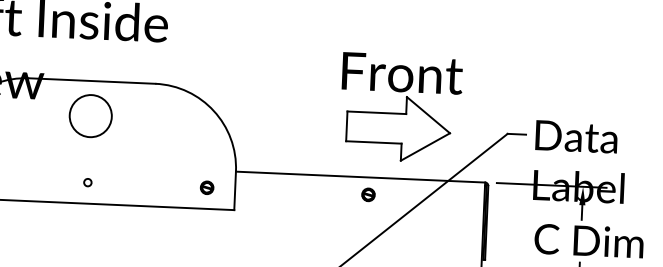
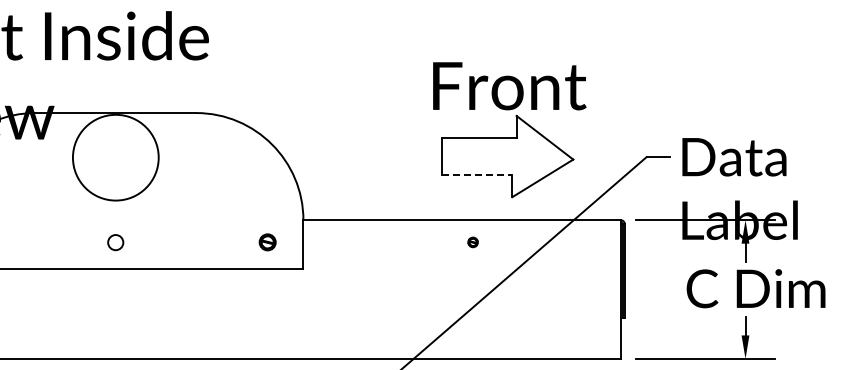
circle: (90, 115) -> (115, 157), size x1.6
line: (374, 142) -> (477, 175), solid -> dashed
circle: (87, 181) -> (115, 241), size x1.6
part: (367, 194) -> (472, 242), size x0.6

